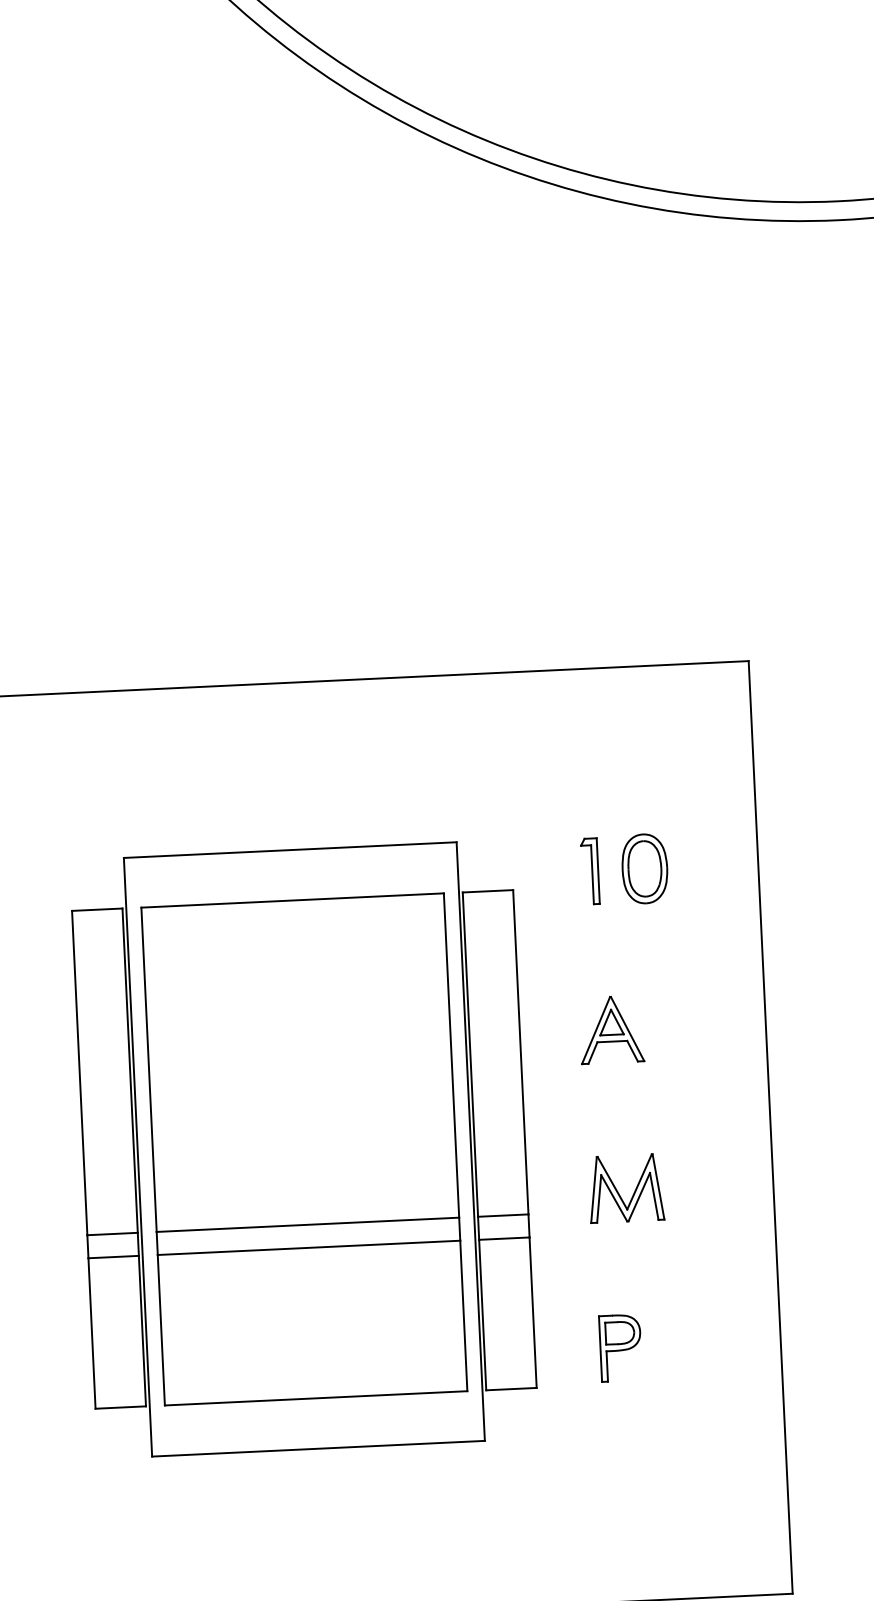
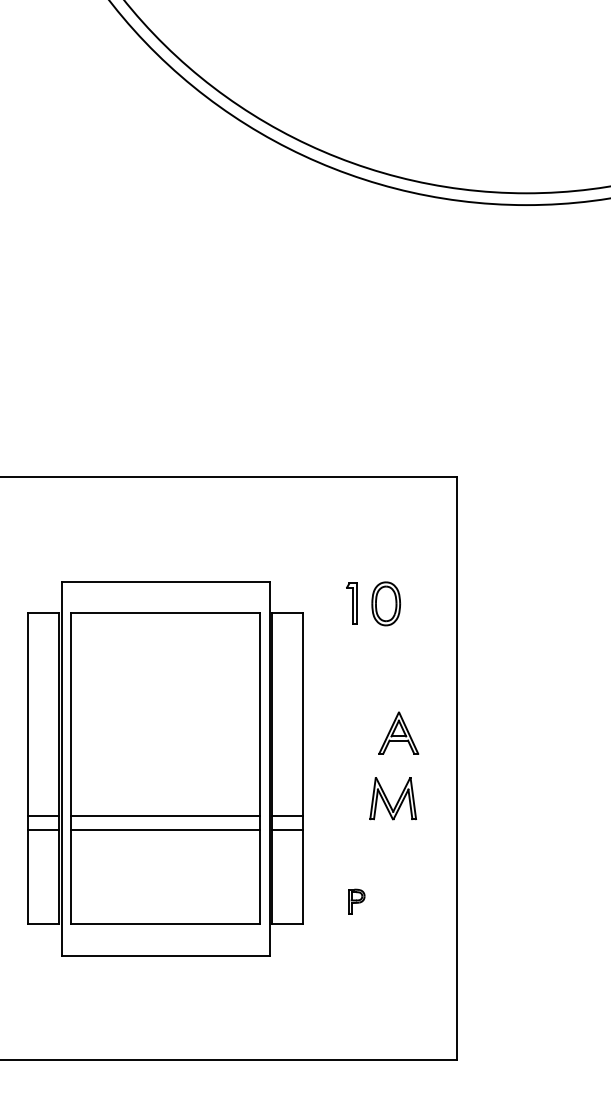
part: (611, 1028) -> (398, 732), moved
part: (625, 1188) -> (392, 798), moved
part: (619, 1347) -> (356, 901), size x0.6

